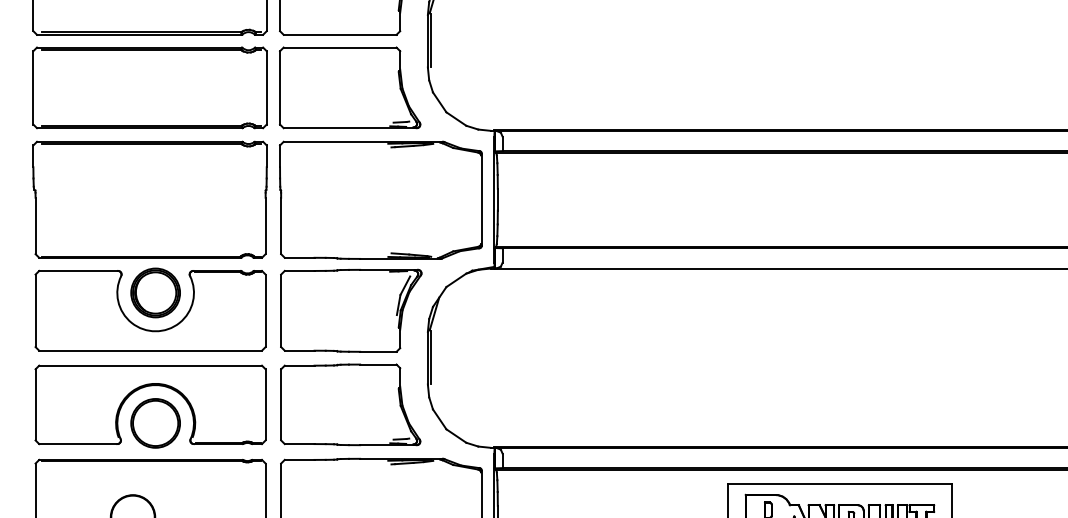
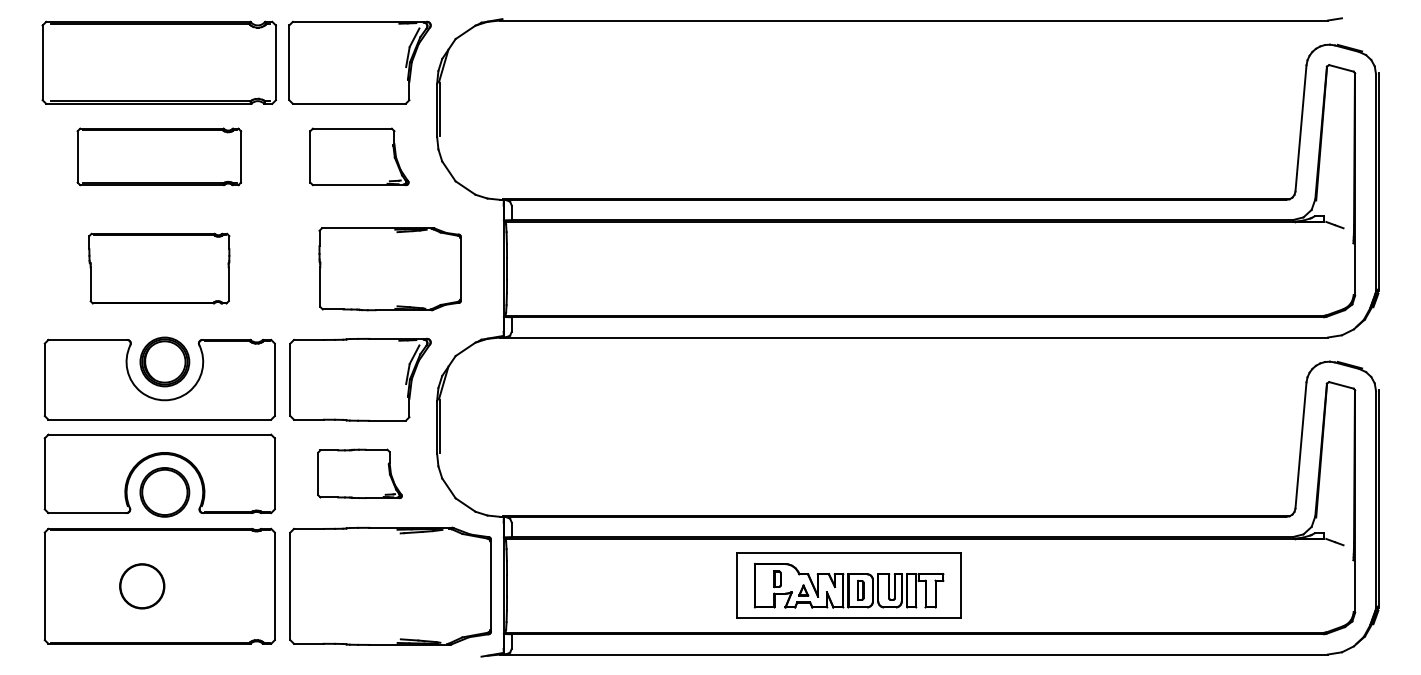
part: (150, 87) -> (159, 156), size x0.7
part: (350, 87) -> (359, 156), size x0.7
part: (150, 199) -> (159, 268), size x0.6
part: (380, 199) -> (389, 268), size x0.7
part: (350, 404) -> (359, 473), size x0.6

